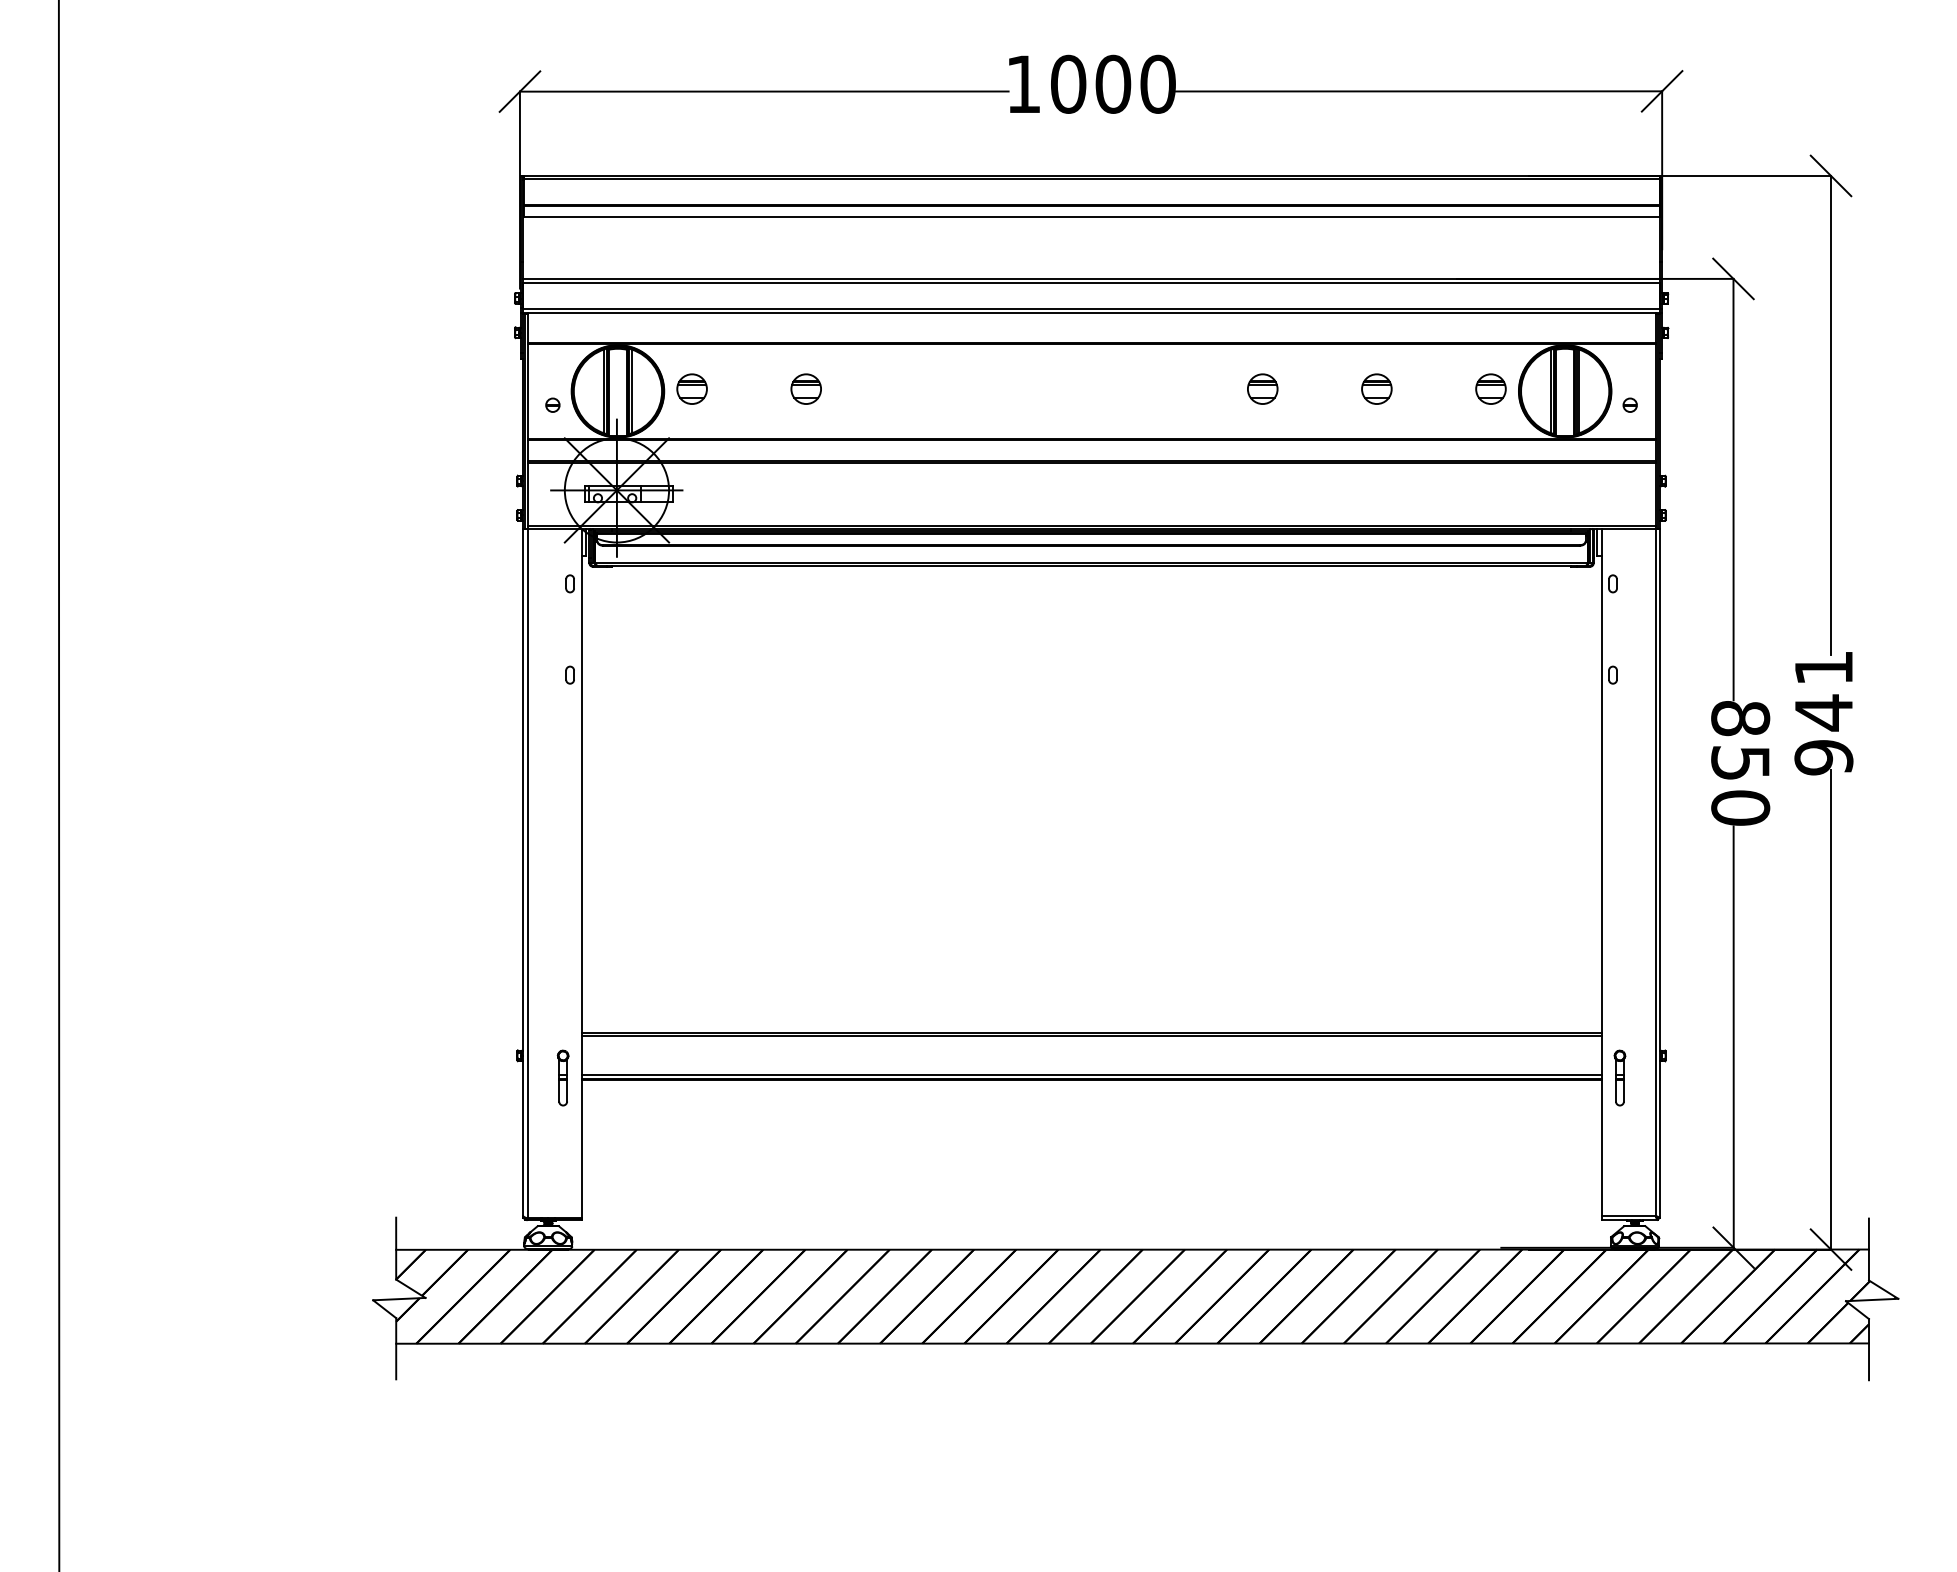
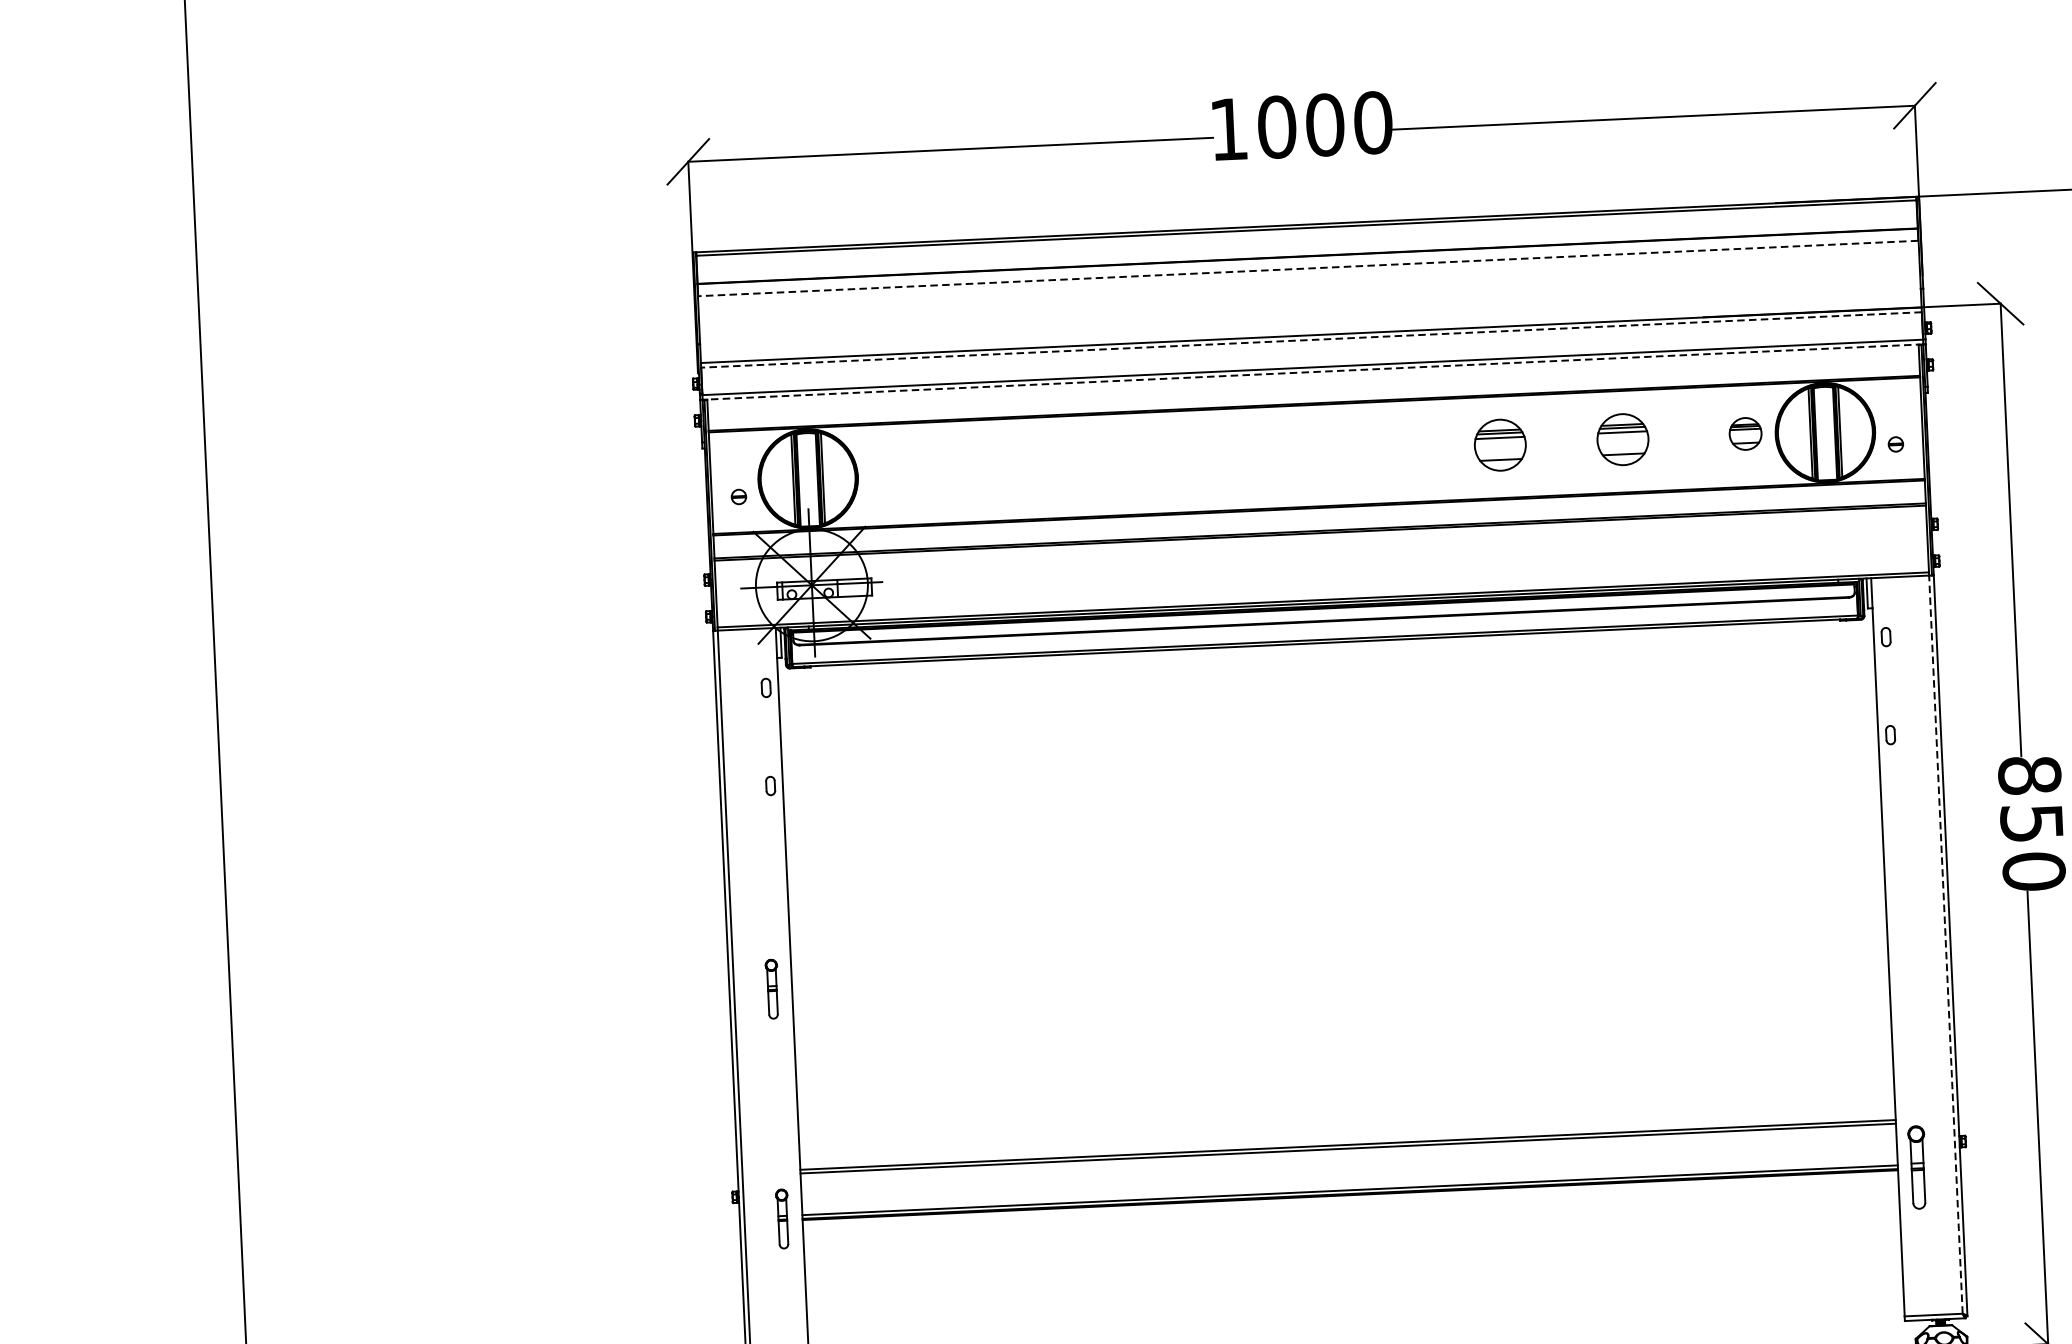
line: (1091, 216) -> (1308, 268), solid -> dashed
line: (1091, 283) -> (1311, 339), solid -> dashed
line: (1091, 313) -> (1312, 372), solid -> dashed
part: (691, 388) -> (887, 472), removed
part: (805, 388) -> (1009, 466), removed
part: (1262, 388) -> (1500, 444), size x1.6
part: (1376, 388) -> (1622, 438), size x1.6
part: (562, 863) -> (771, 988), added
line: (1655, 872) -> (1945, 944), solid -> dashed
part: (1619, 1077) -> (1917, 1166), size x1.4

